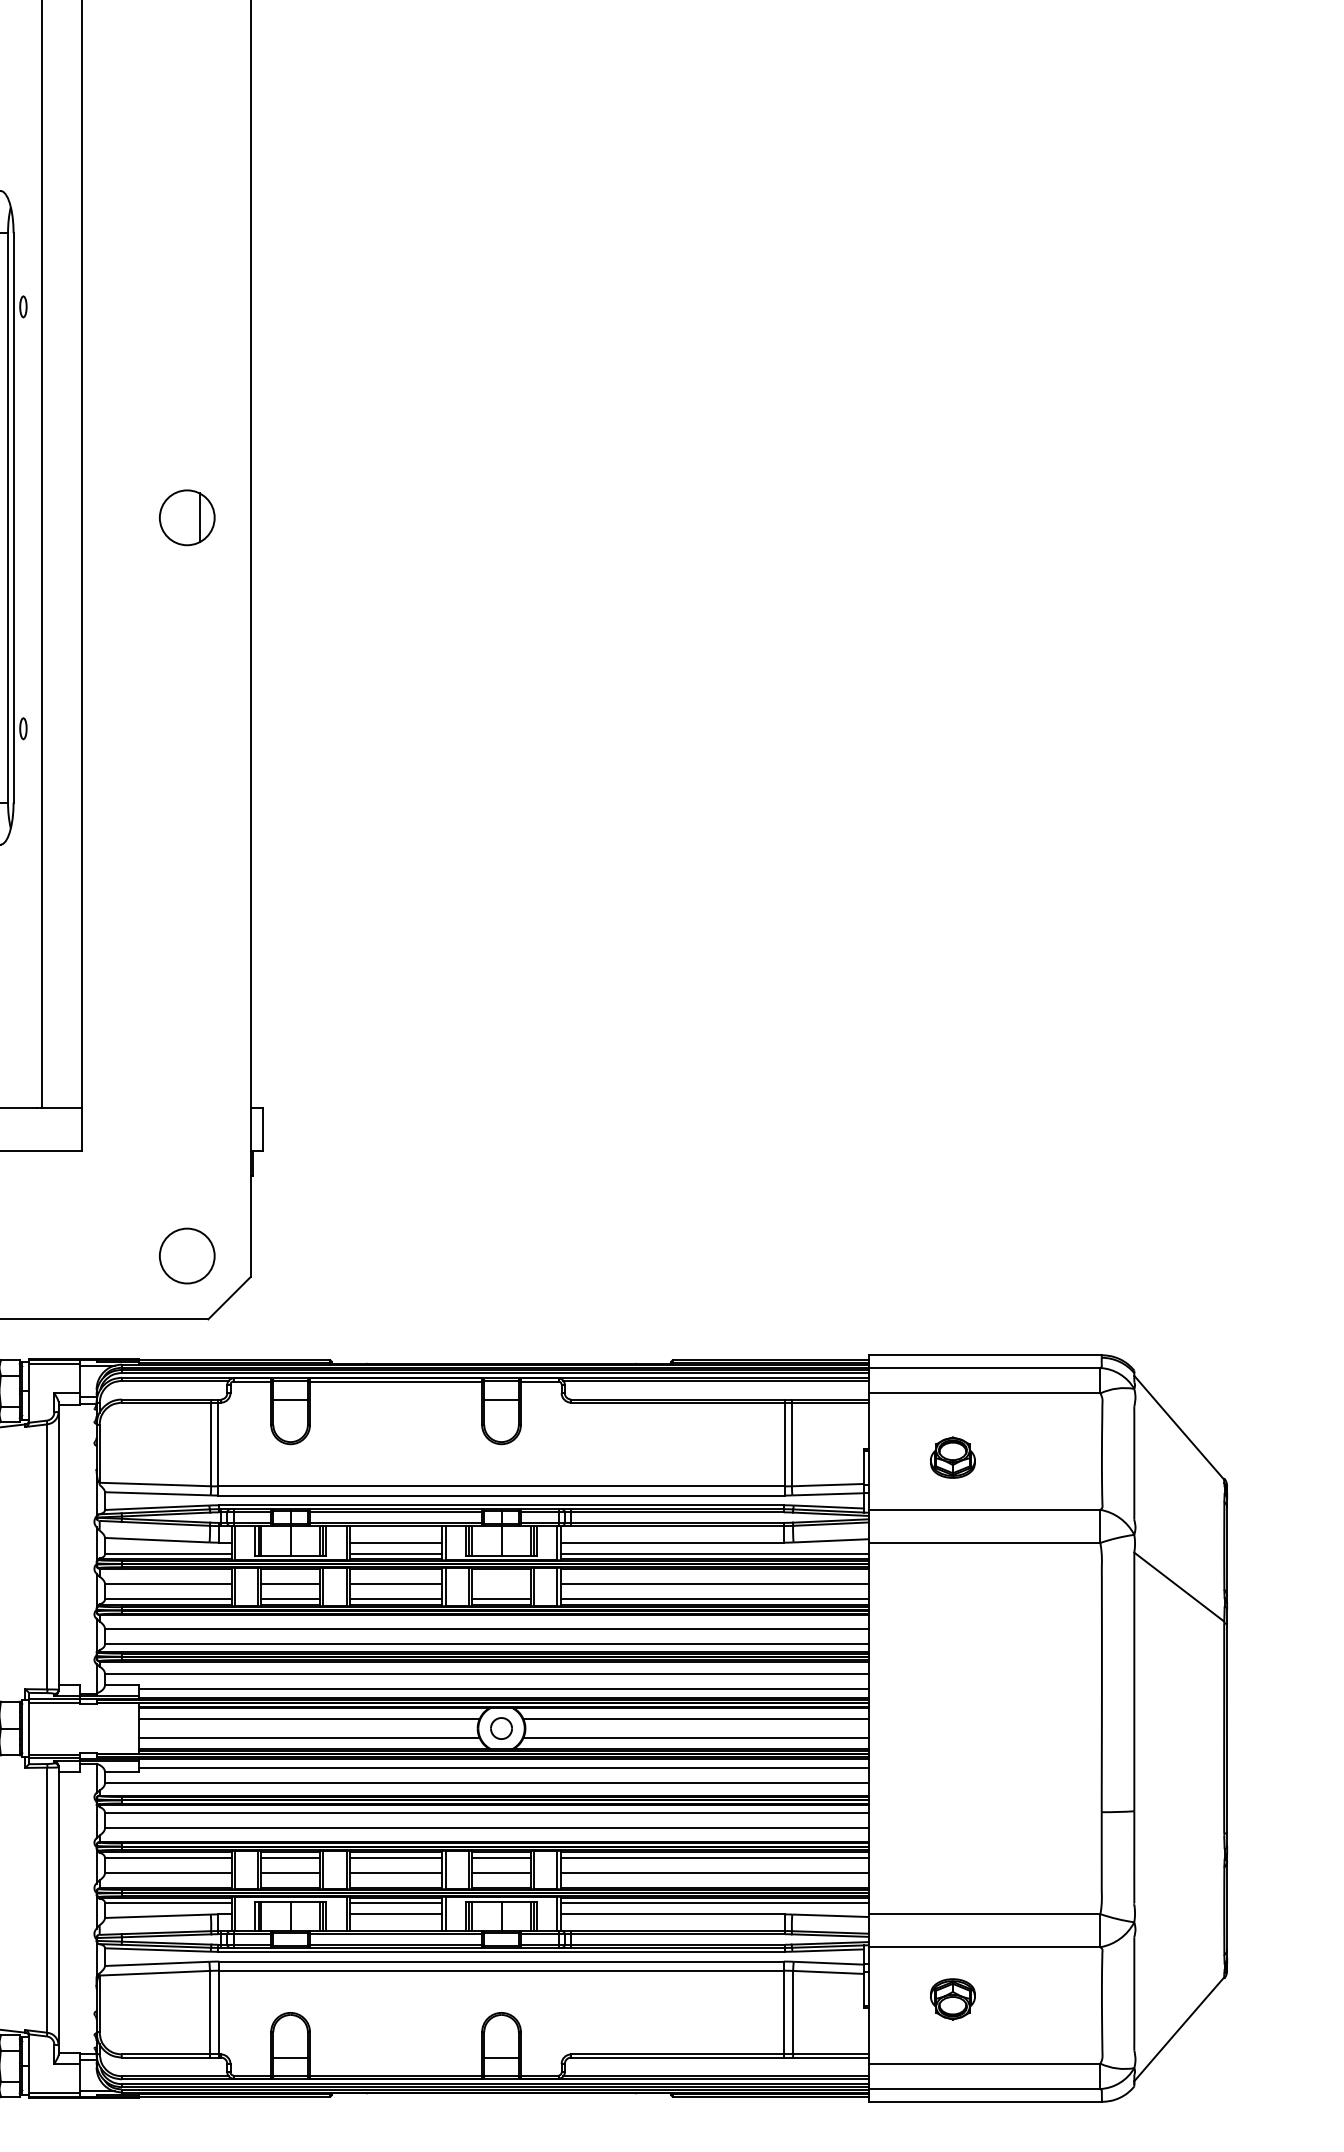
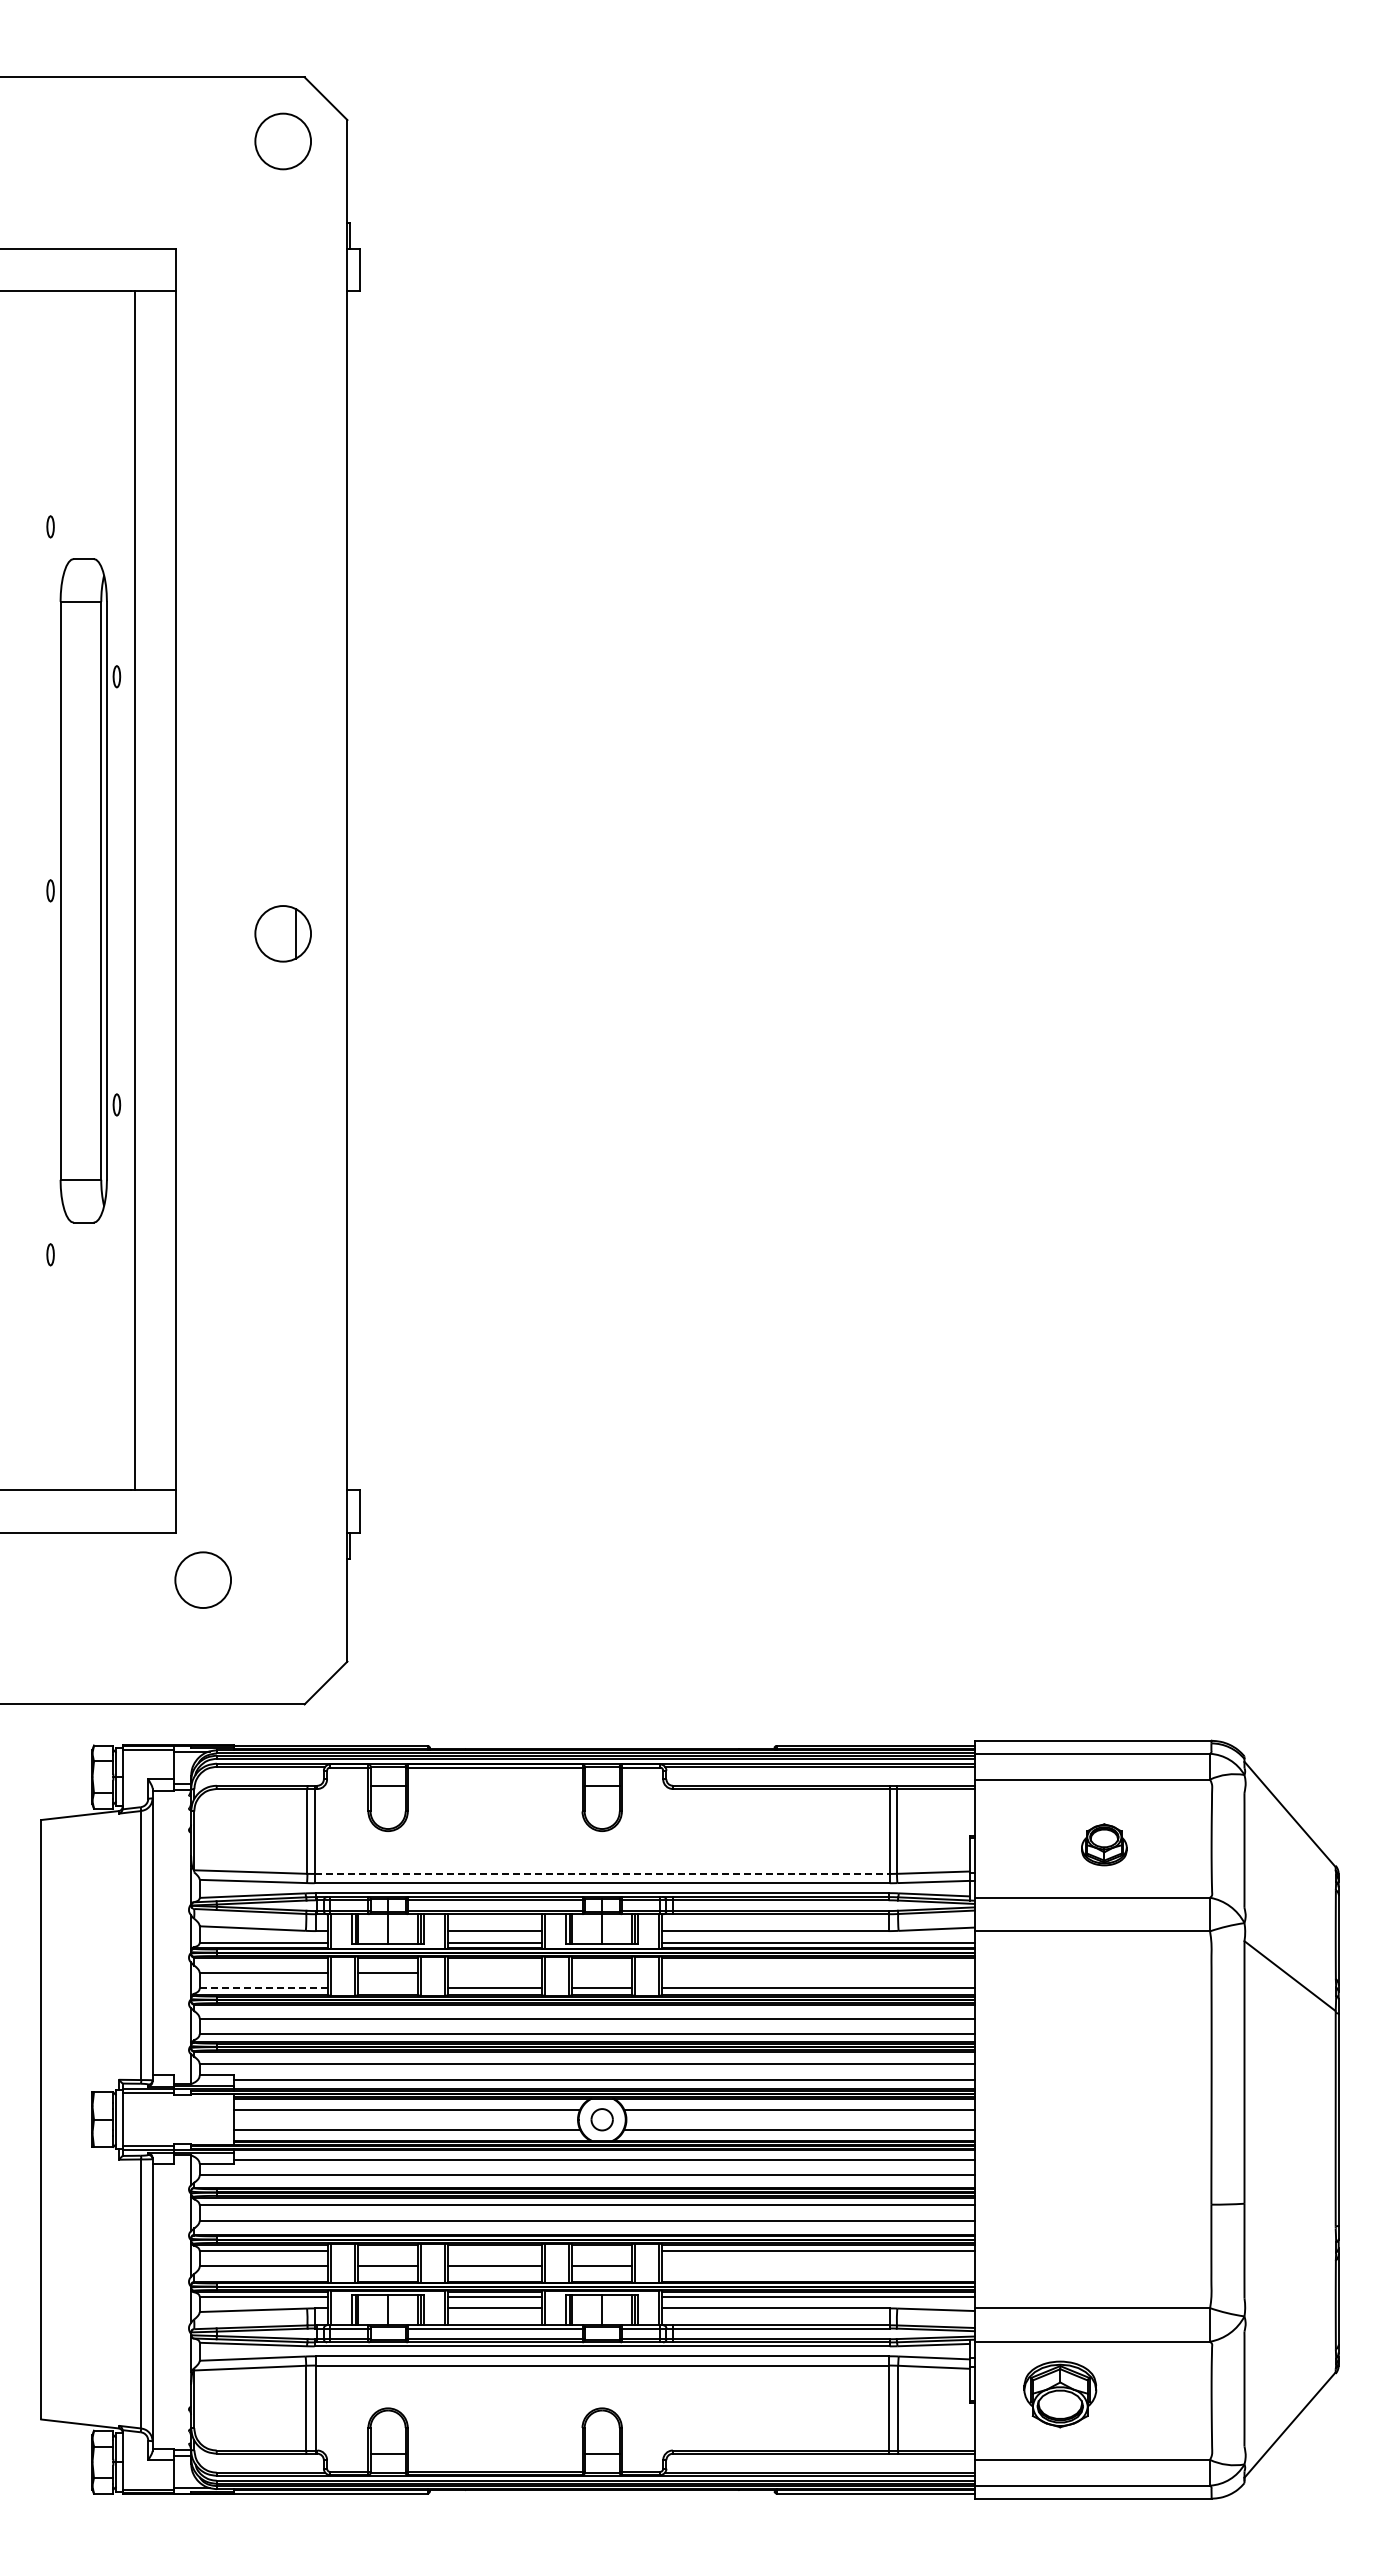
part: (186, 517) -> (282, 933), moved
circle: (186, 1255) -> (202, 1579), moved
part: (953, 1457) -> (1104, 1844), moved
line: (501, 1485) -> (602, 1873), solid -> dashed
line: (396, 1584) -> (495, 1973), removed
line: (714, 1584) -> (818, 1973), removed
line: (168, 1599) -> (264, 1988), solid -> dashed
line: (291, 1599) -> (388, 1988), removed
line: (291, 1858) -> (388, 2251), removed
line: (396, 1858) -> (495, 2251), removed
line: (501, 1858) -> (602, 2251), removed
line: (714, 1873) -> (818, 2266), removed
part: (953, 1999) -> (1060, 2394), size x1.6

